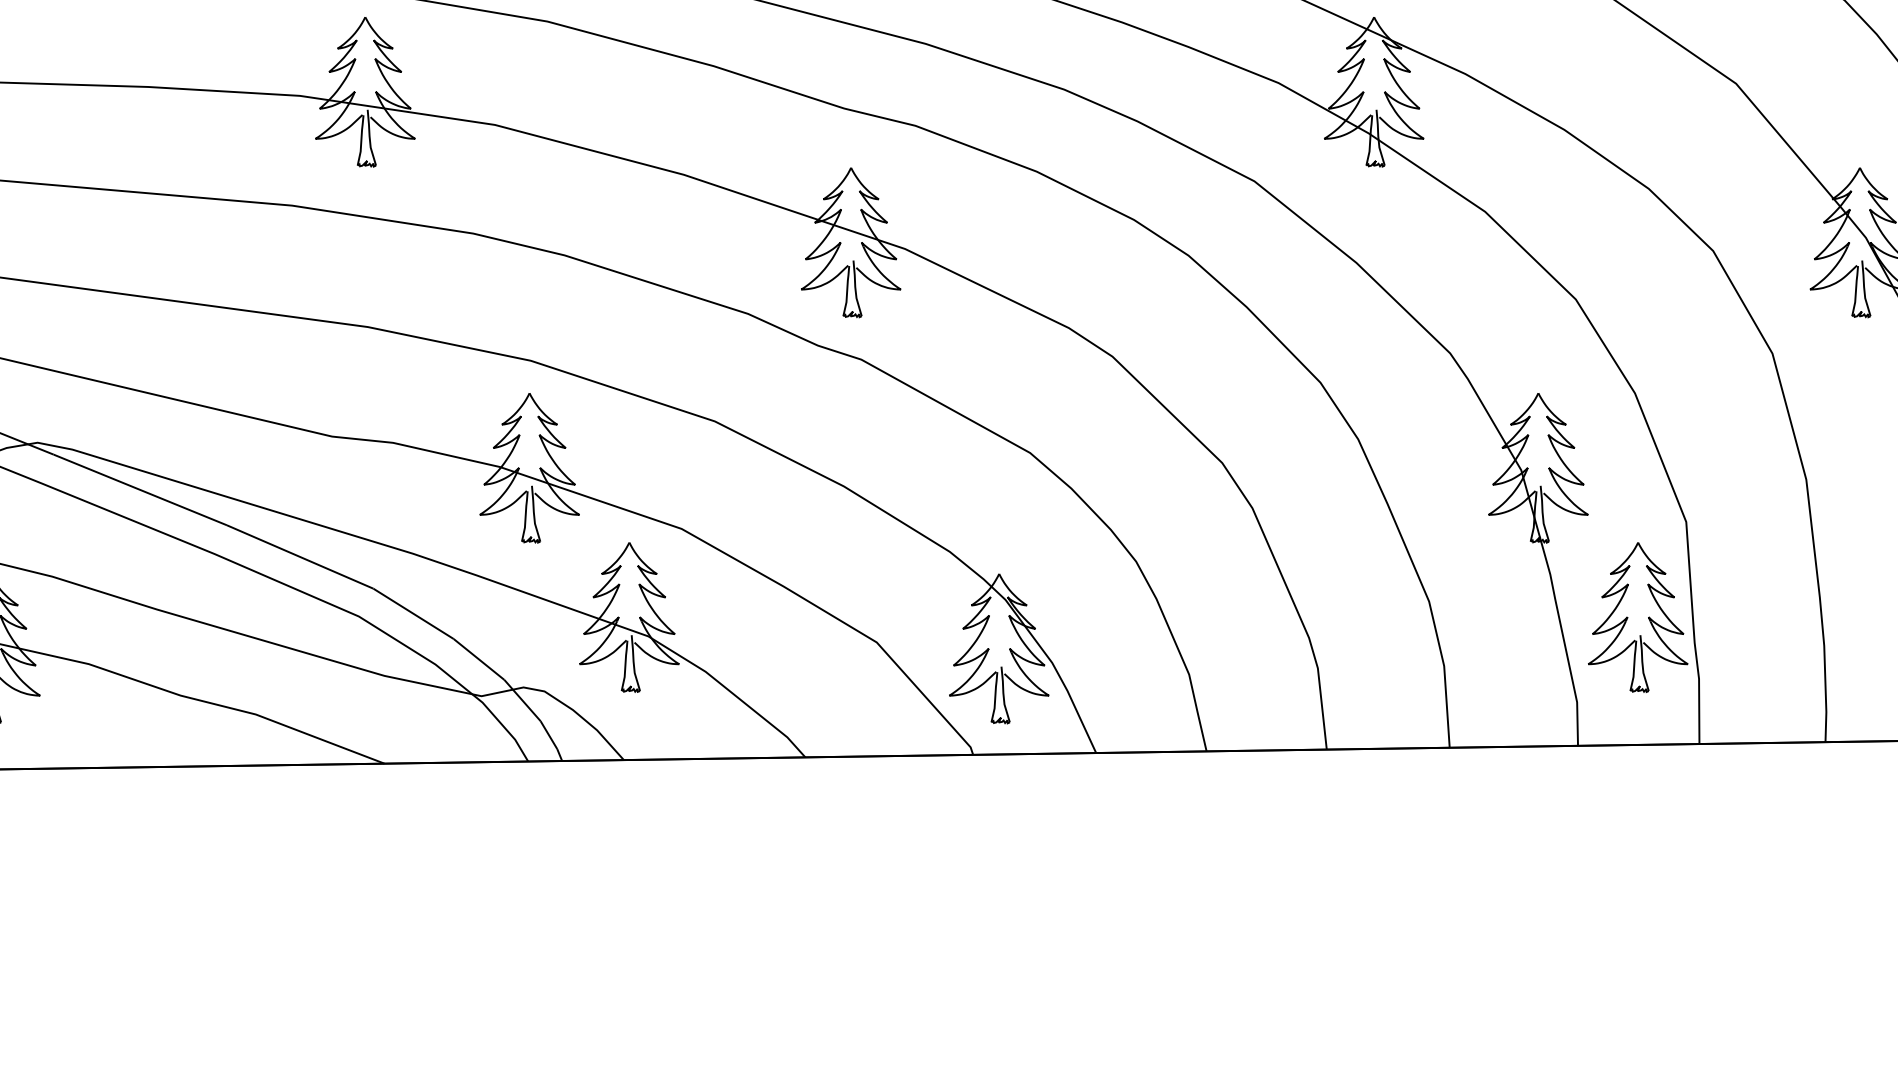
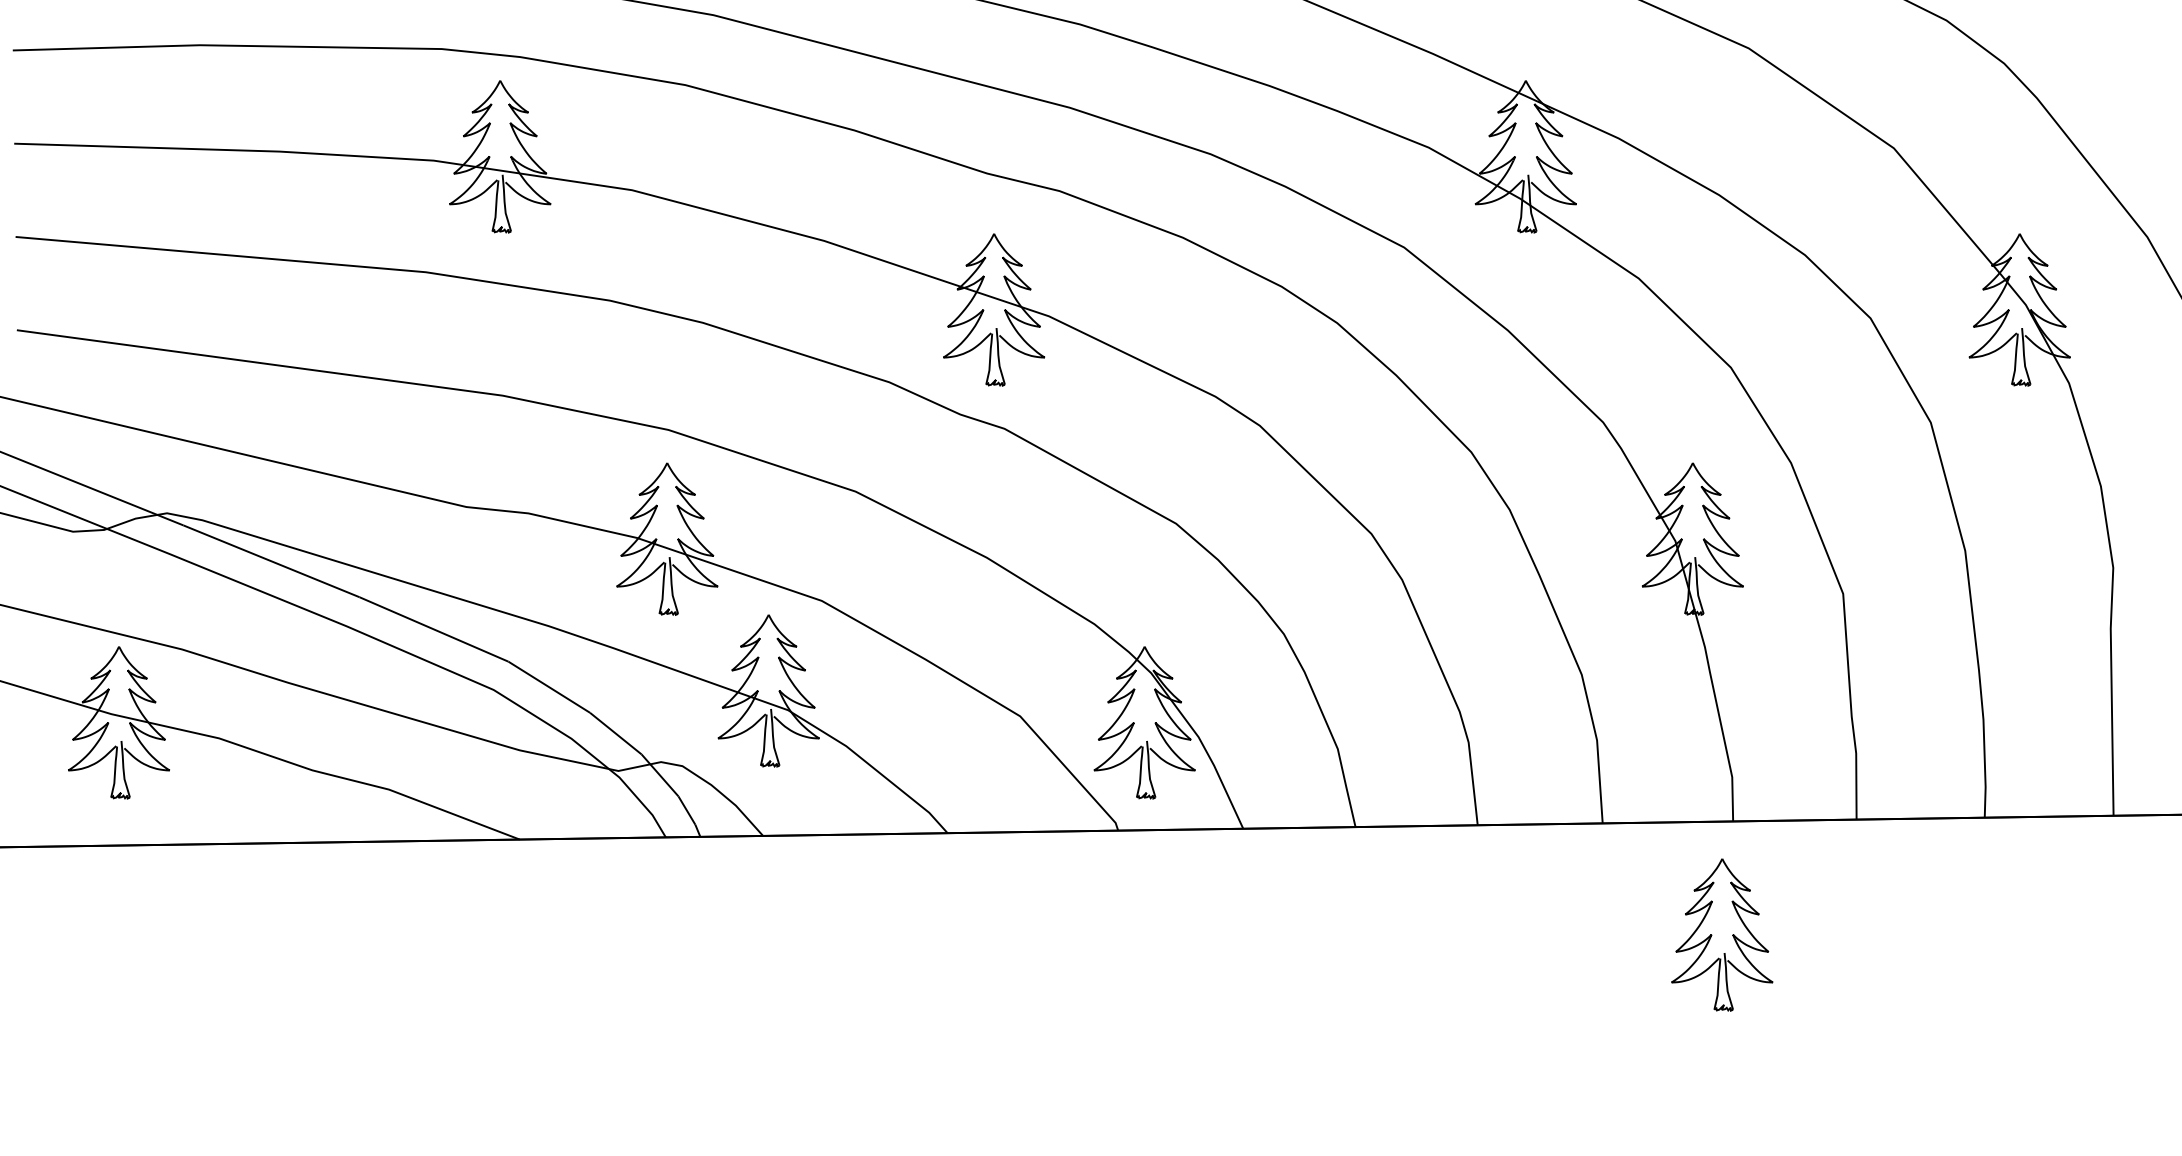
part: (1638, 617) -> (1722, 934), moved

